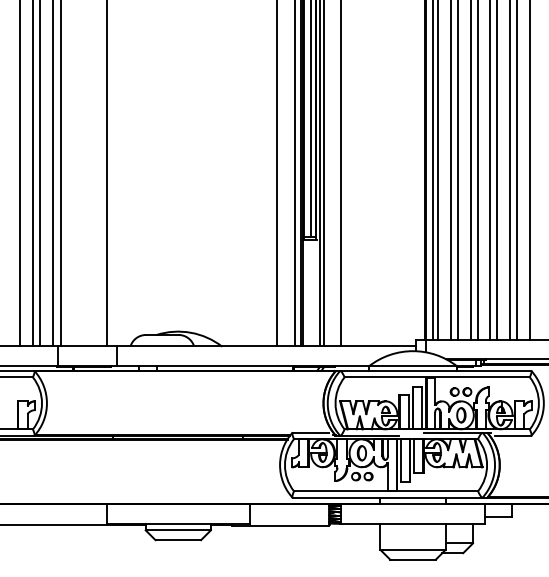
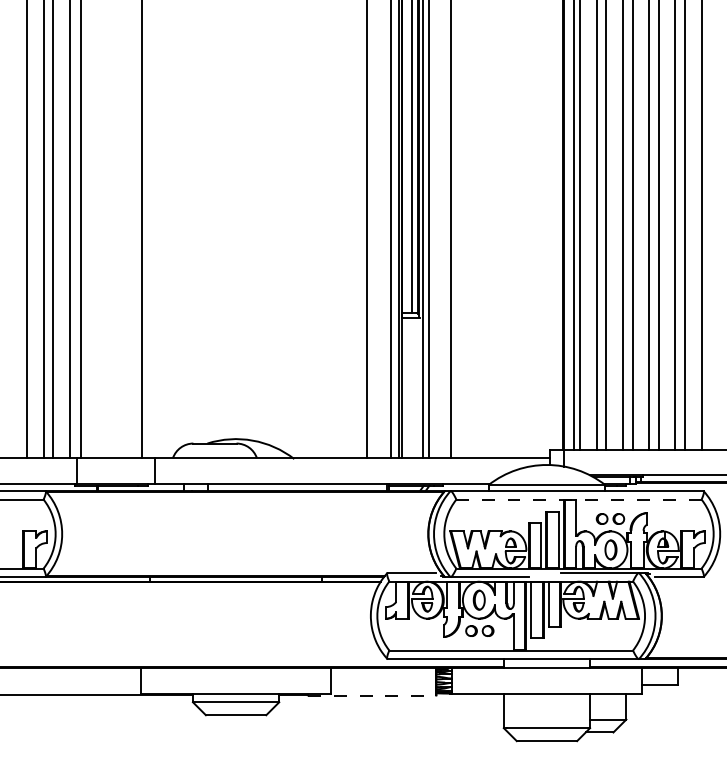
line: (437, 377) -> (579, 499), solid -> dashed
line: (281, 525) -> (372, 695), solid -> dashed

